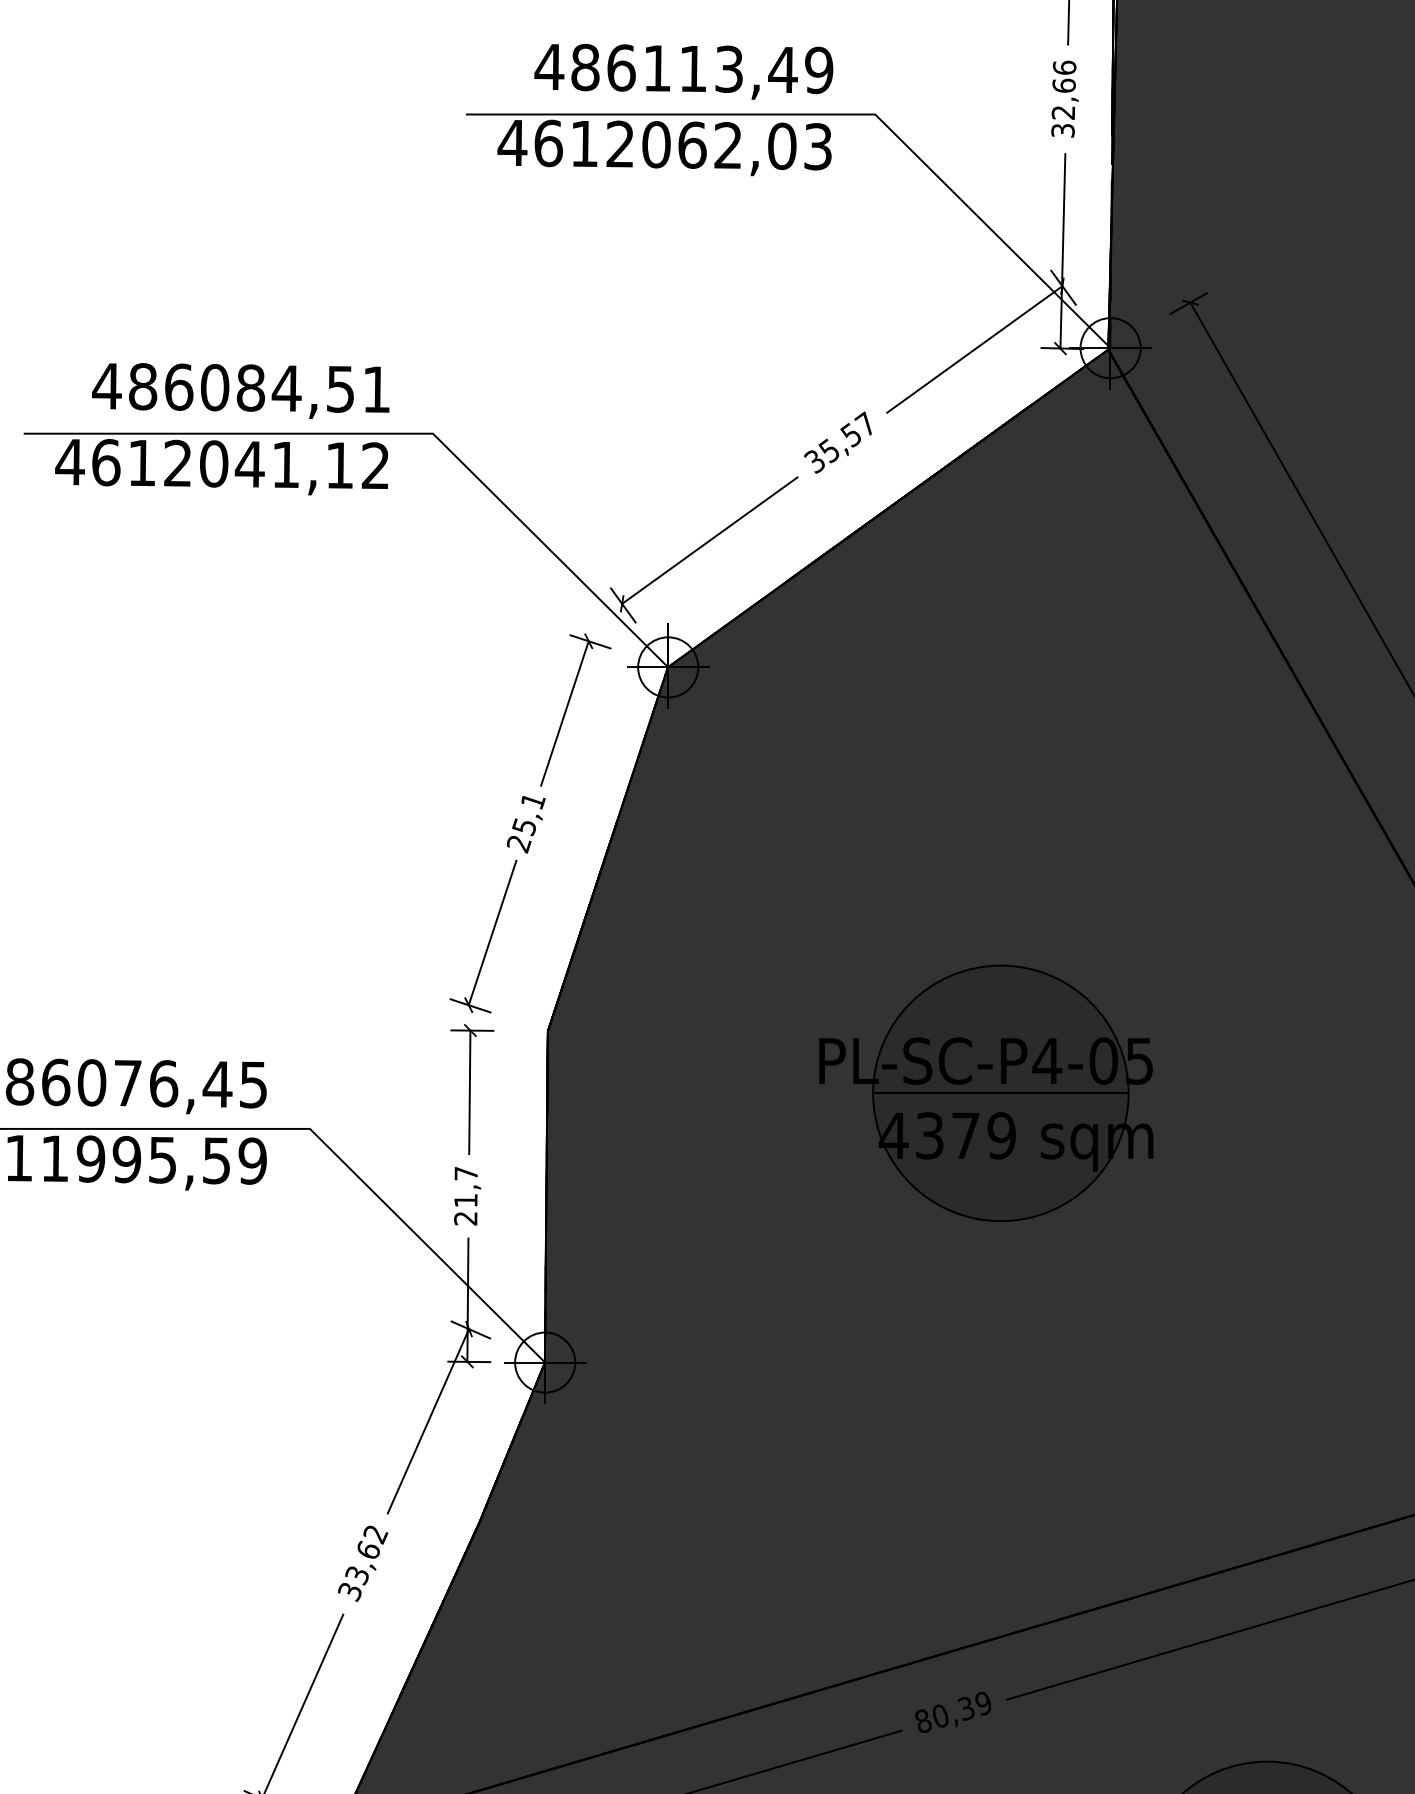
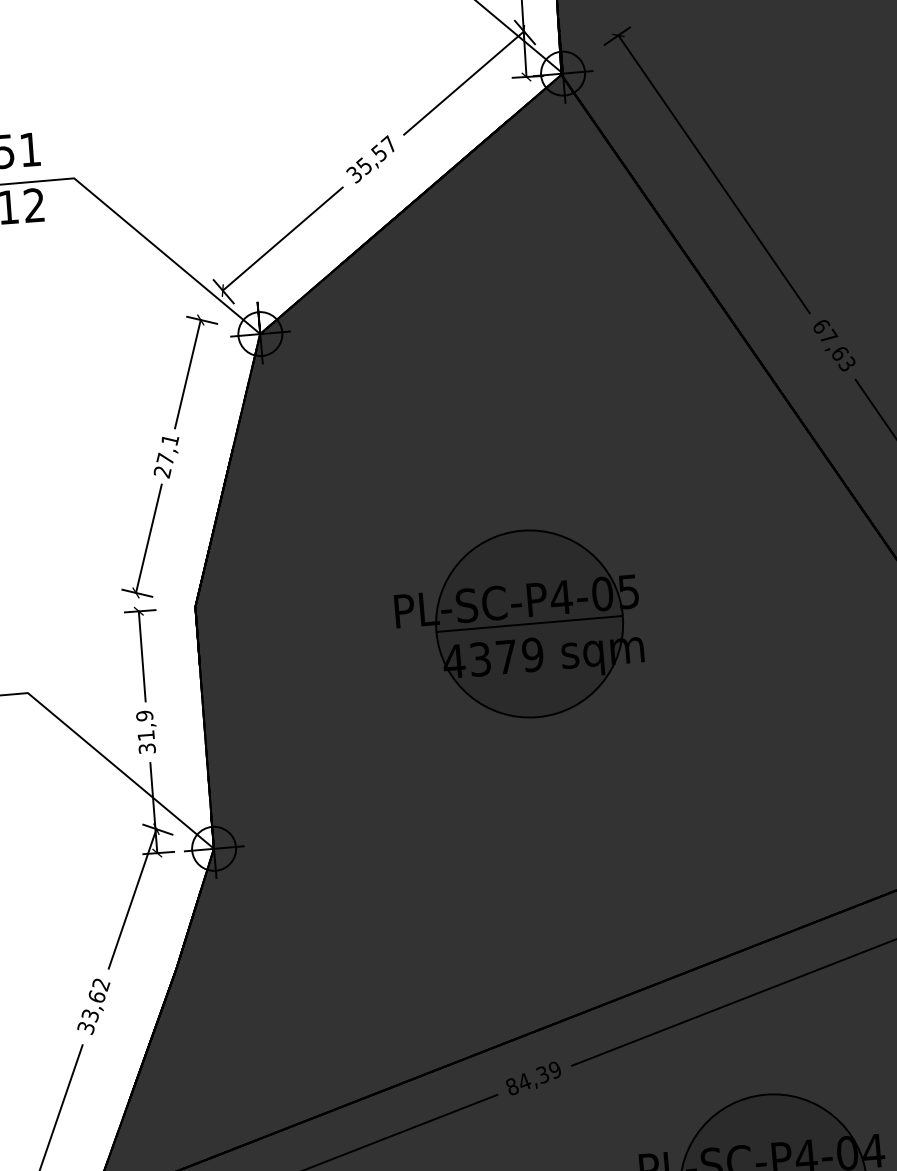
text: (523, 826) -> (164, 459), 25,1 -> 27,1
text: (466, 1195) -> (146, 731), 21,7 -> 31,9
text: (940, 1715) -> (524, 1081), 80,39 -> 84,39

